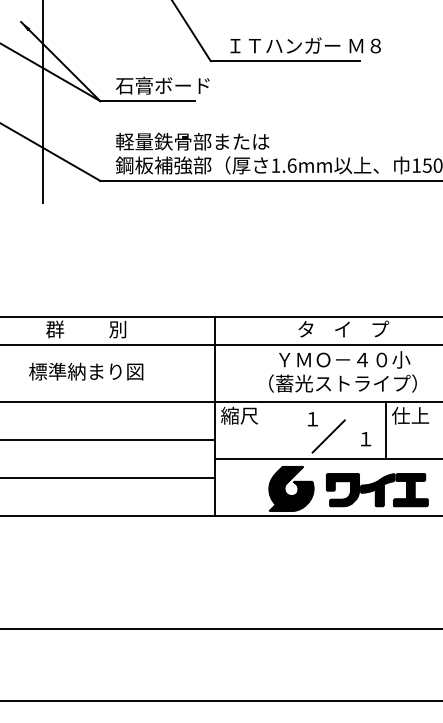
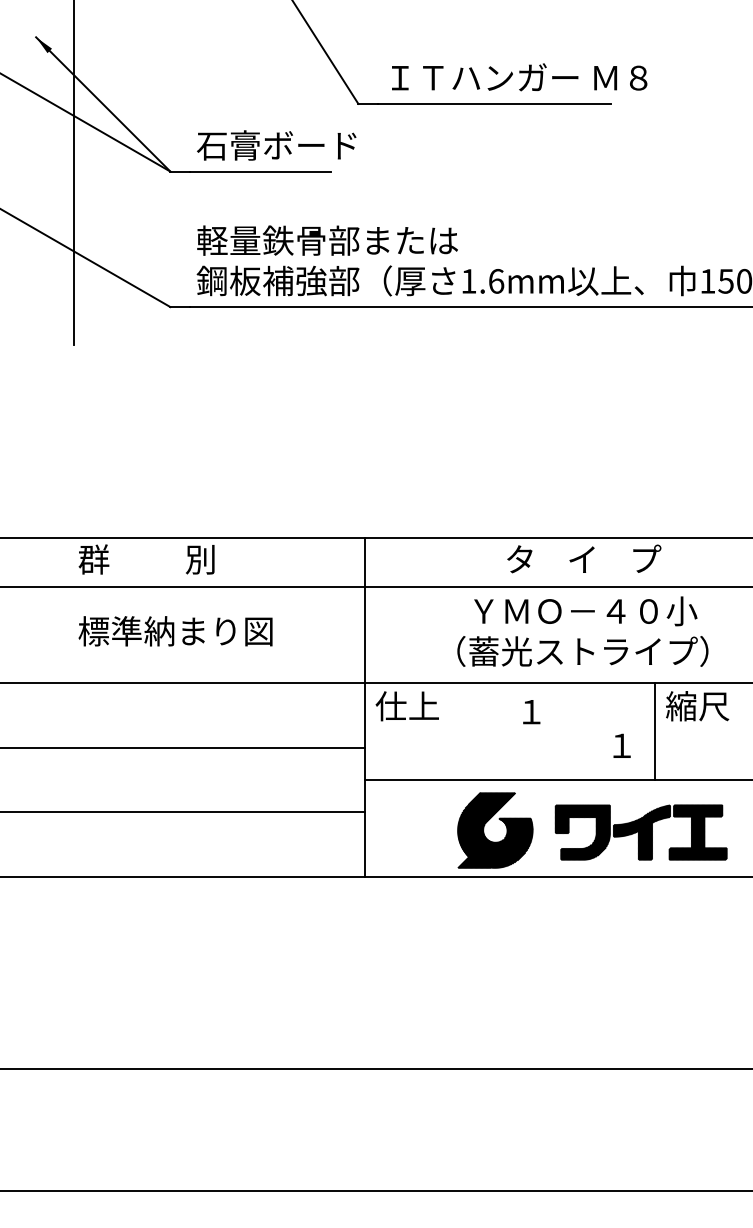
text: (86, 371) -> (176, 630), moved
text: (239, 415) -> (407, 705), 縮尺 -> 仕上
text: (410, 415) -> (697, 705), 仕上 -> 縮尺
line: (328, 436) -> (558, 741), removed

